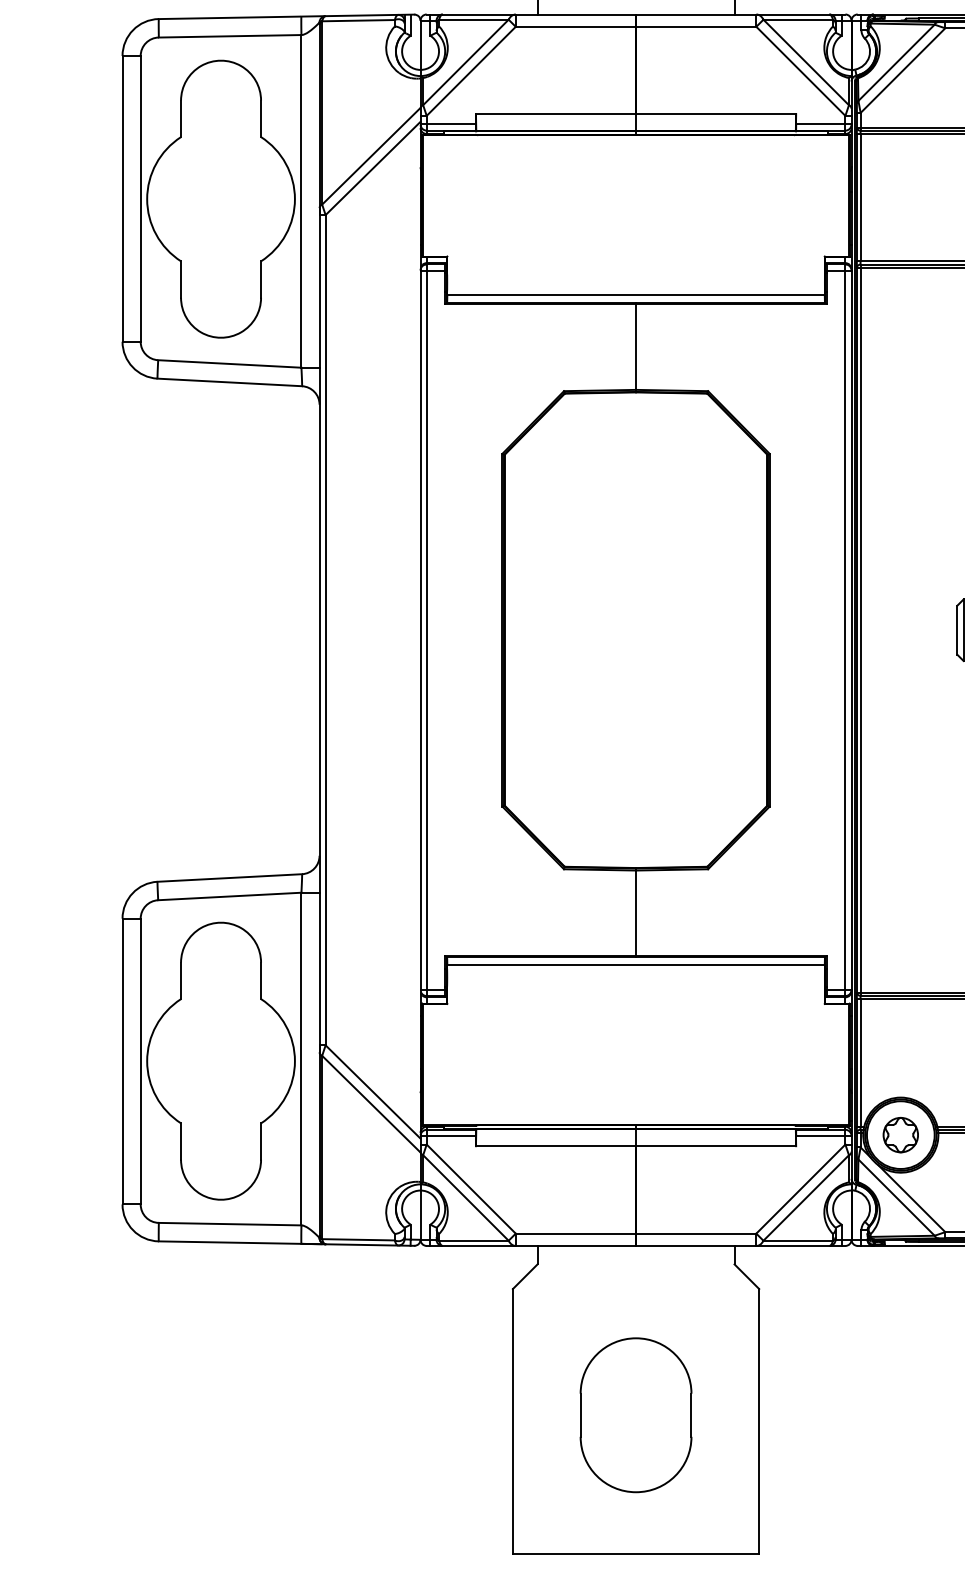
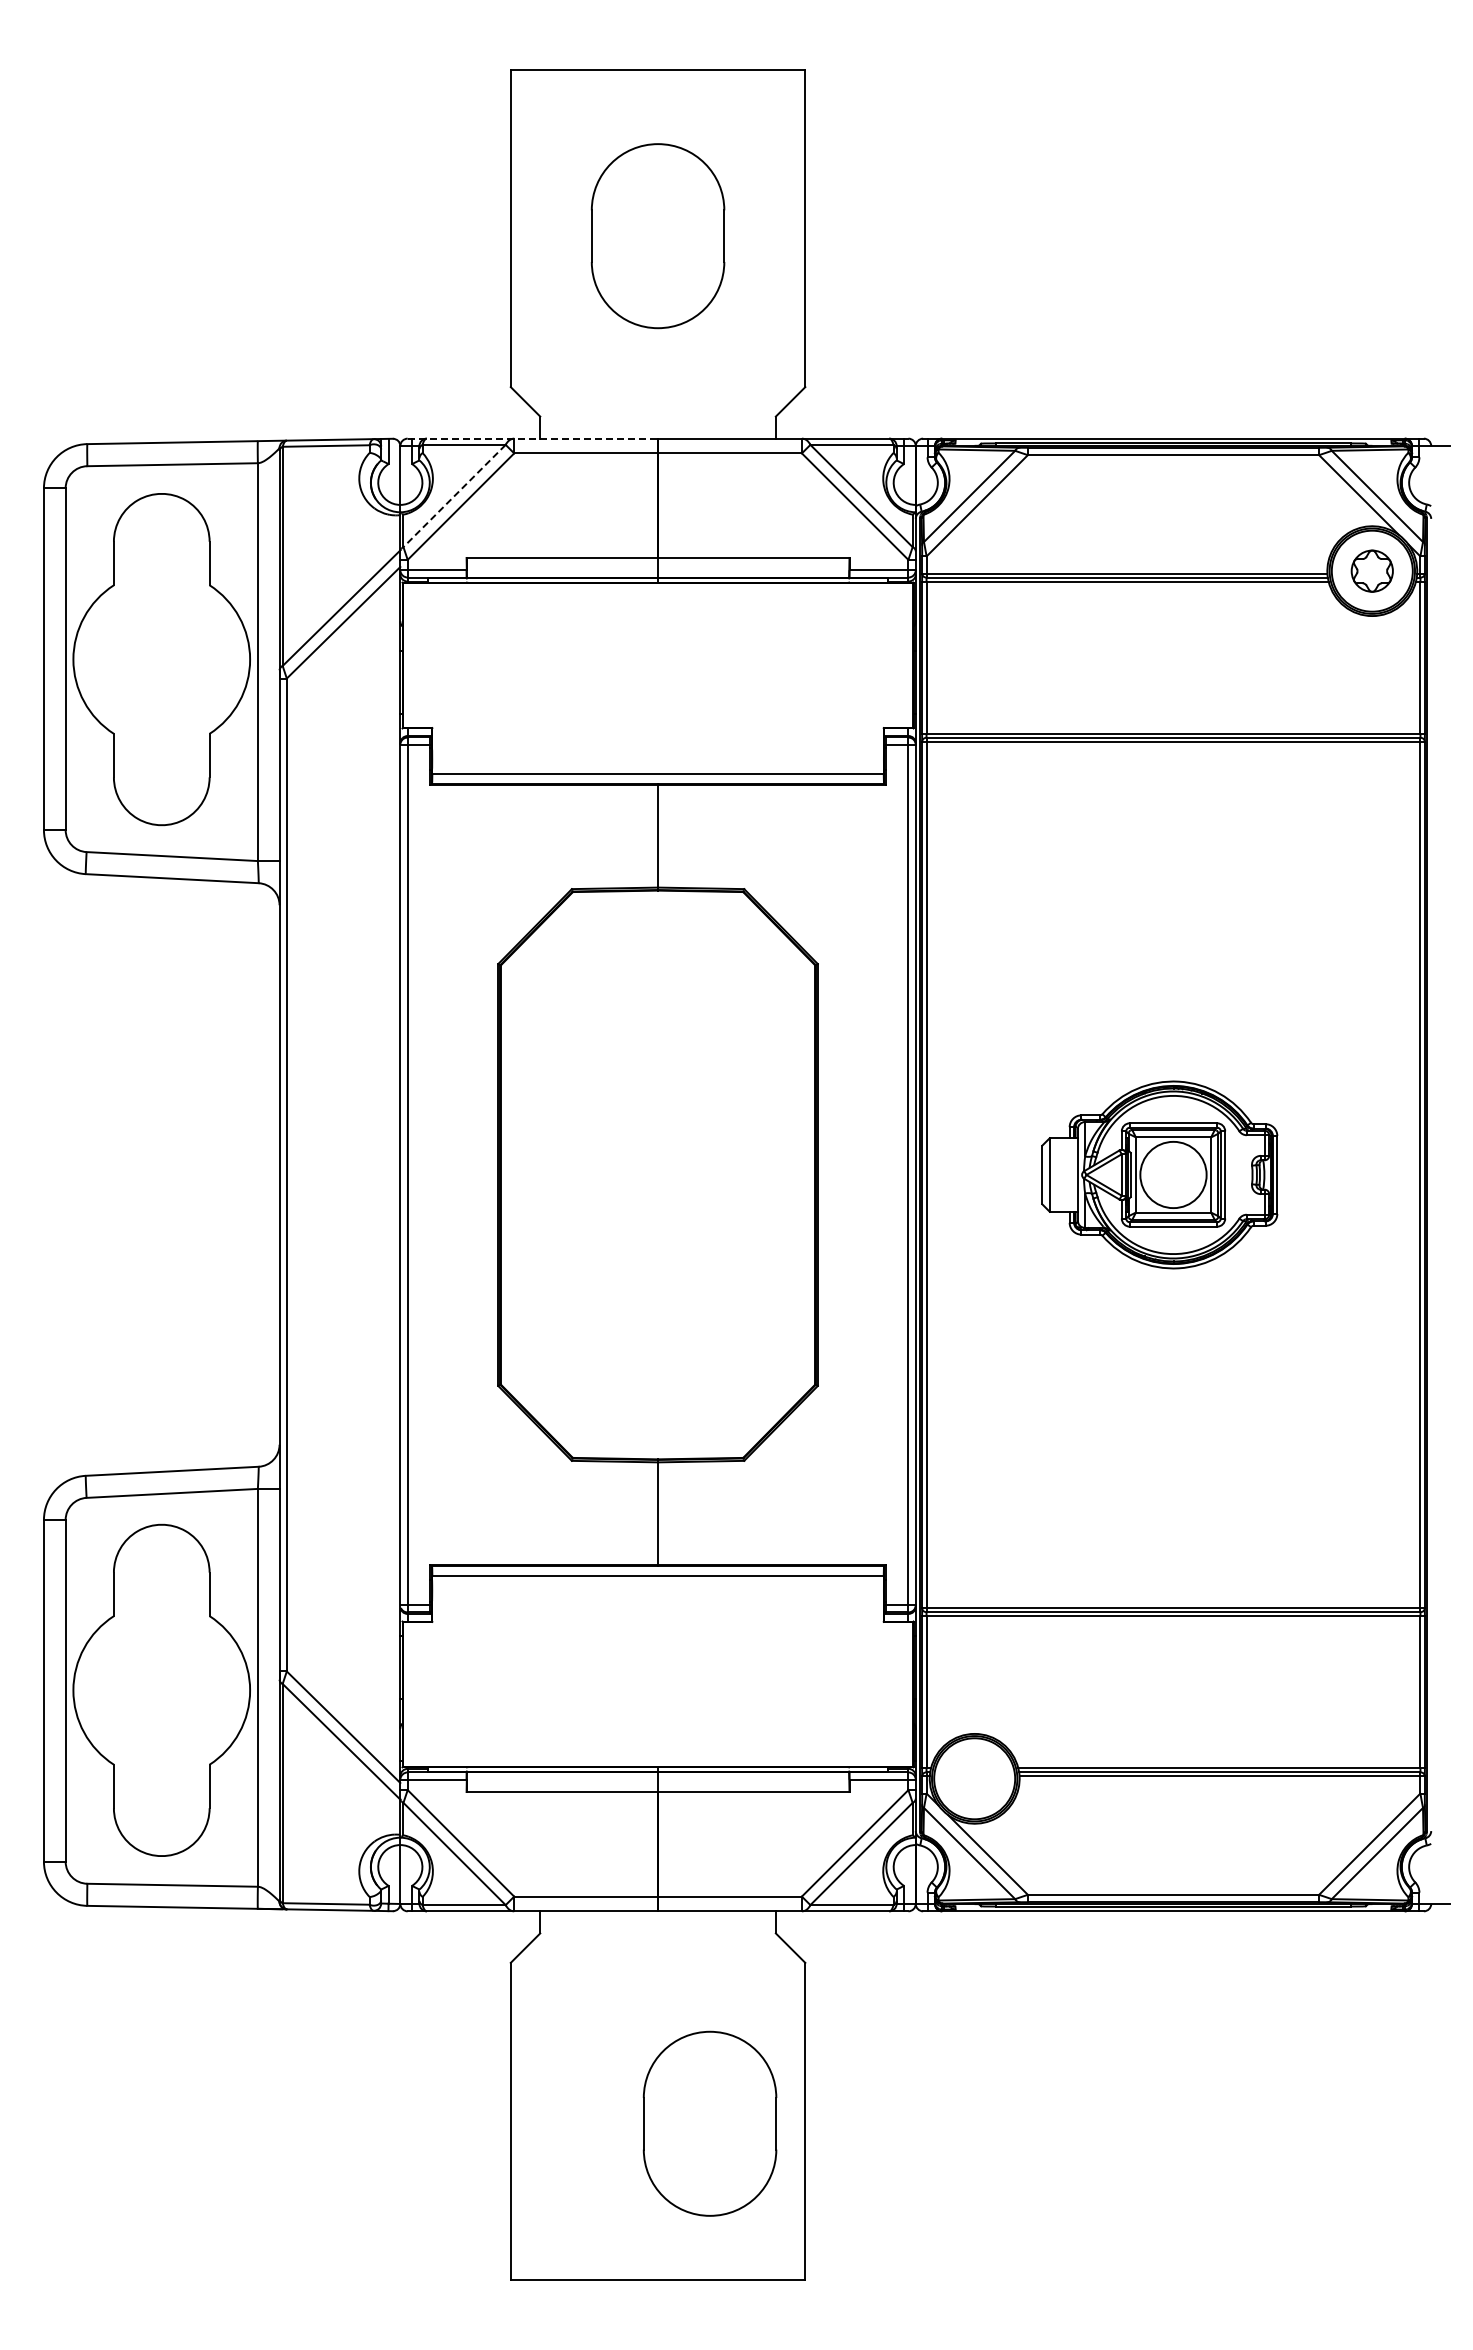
line: (531, 14) -> (533, 438), solid -> dashed
line: (465, 62) -> (454, 496), solid -> dashed
part: (900, 1134) -> (974, 1778), removed
part: (635, 1415) -> (709, 2123), moved

